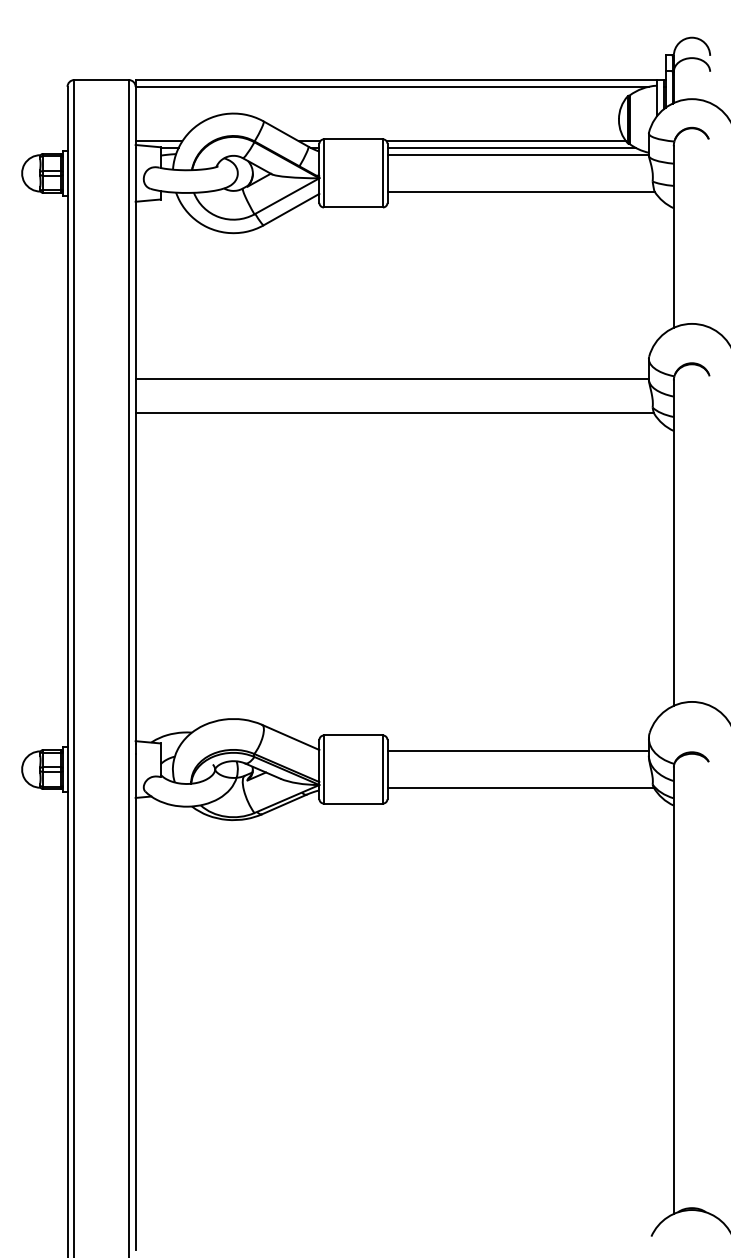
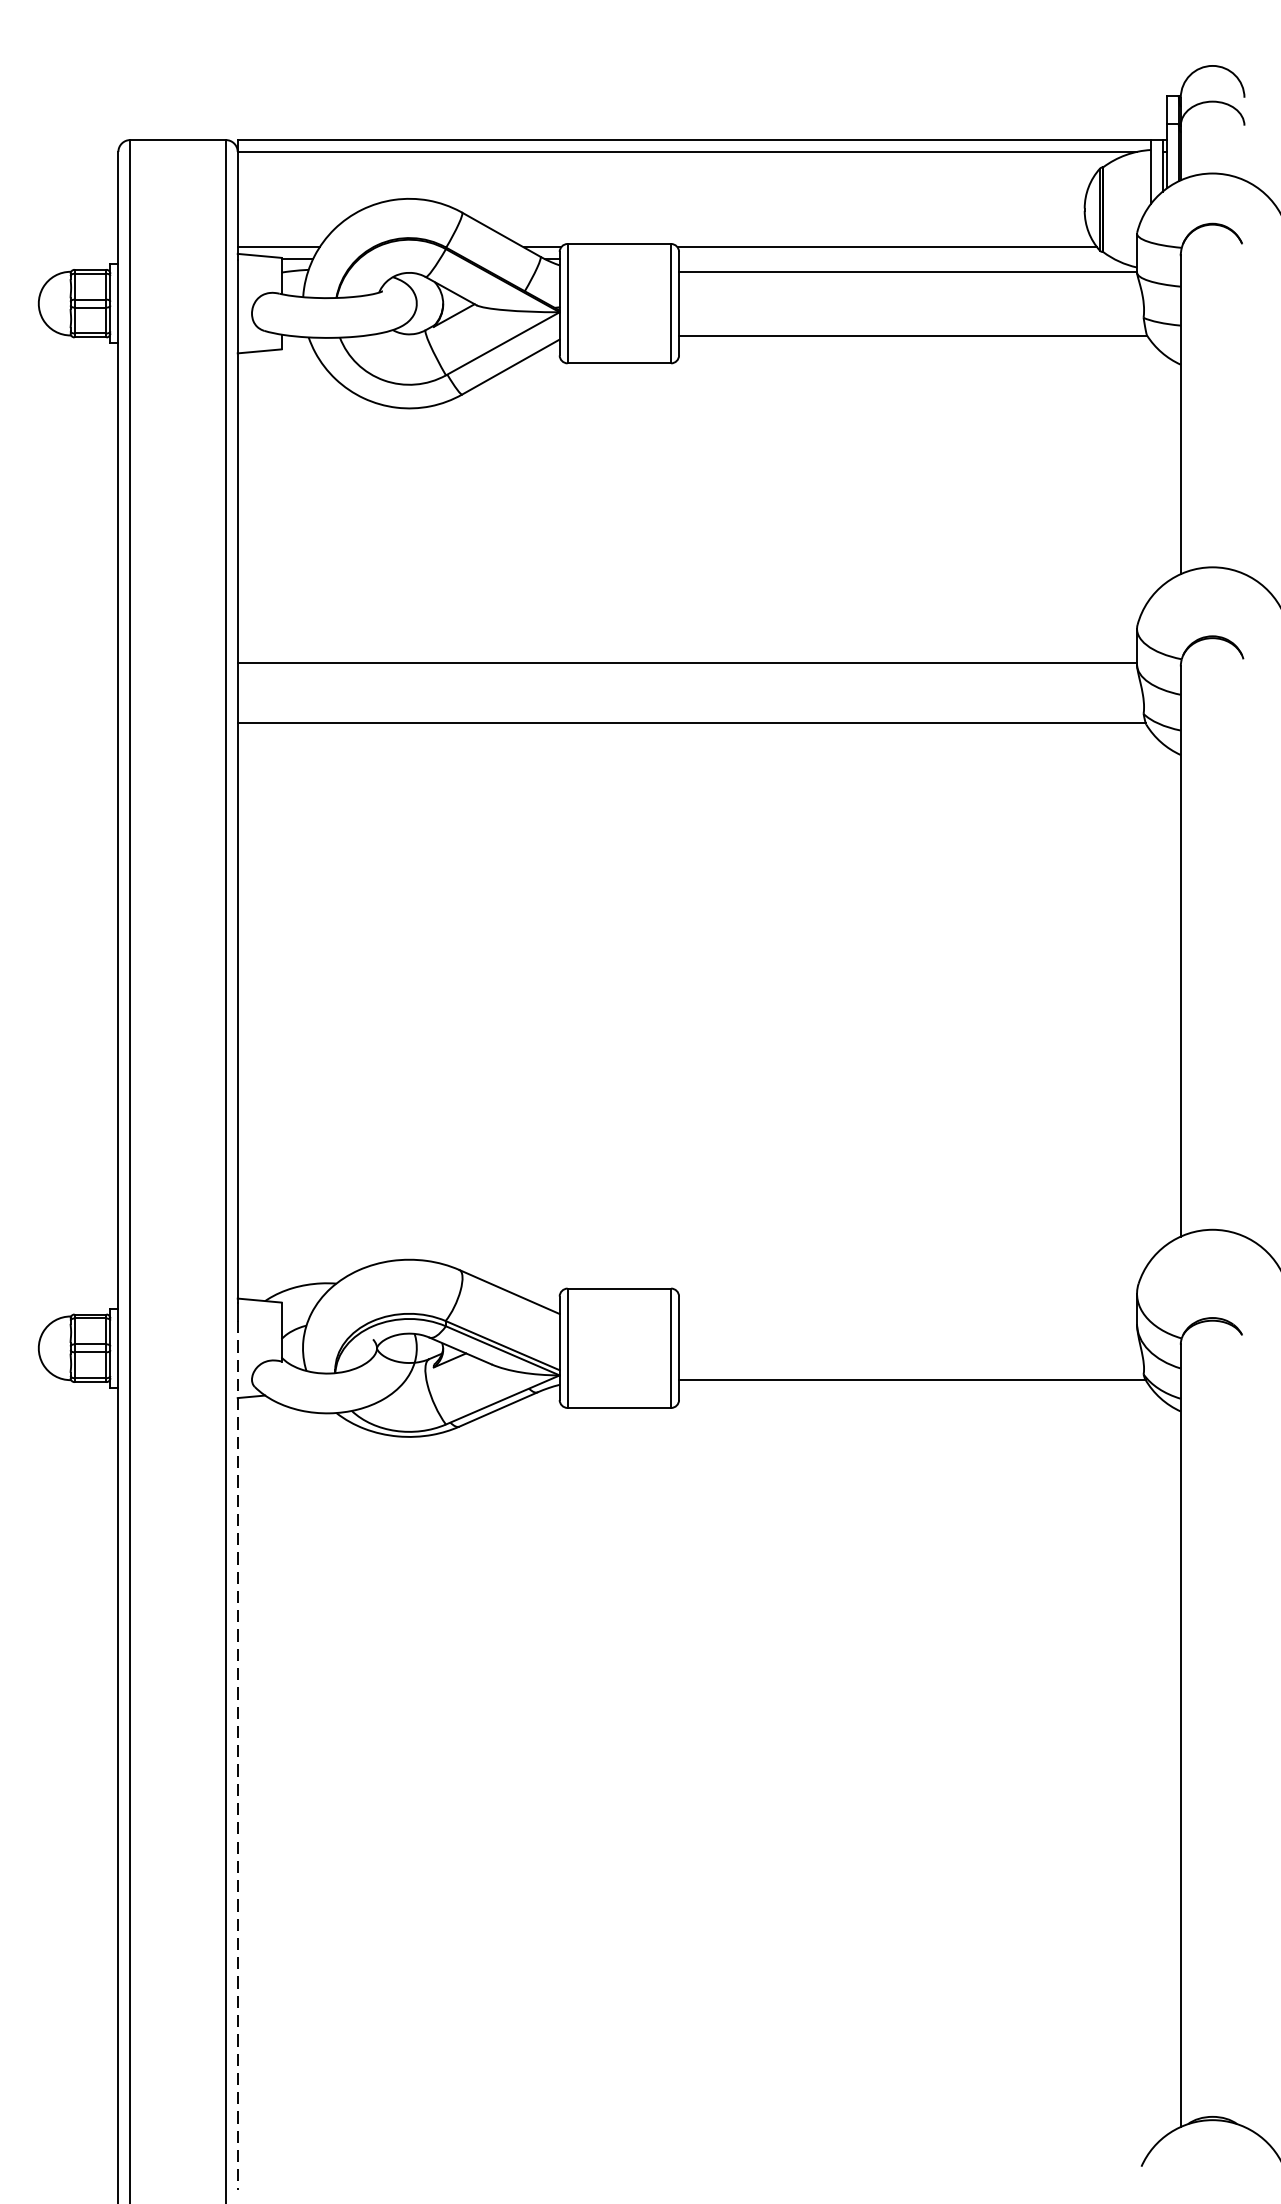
line: (511, 148) -> (896, 260), removed
line: (517, 751) -> (906, 1316), removed
line: (135, 1001) -> (237, 1754), solid -> dashed

